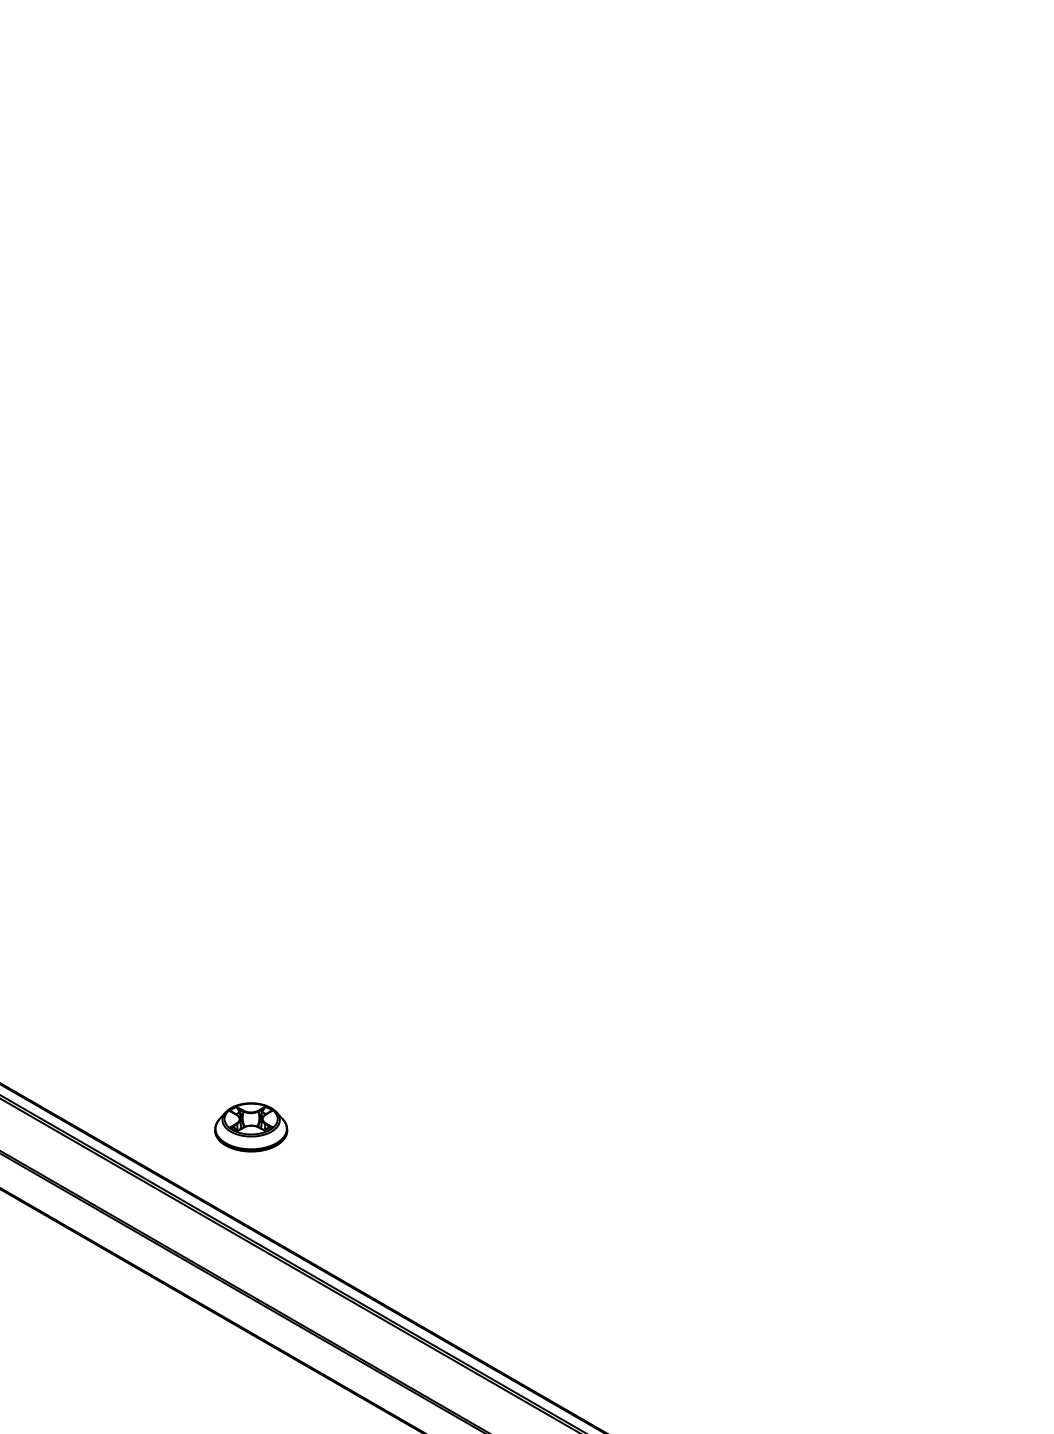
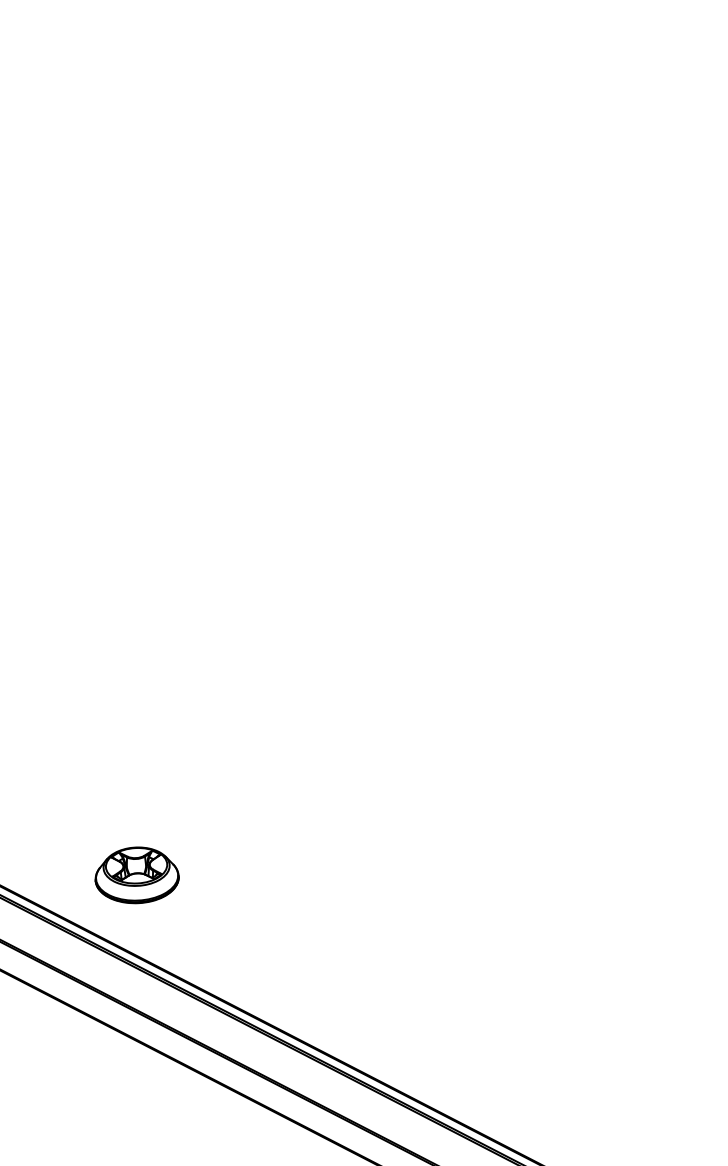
part: (251, 1127) -> (137, 875), size x1.4

